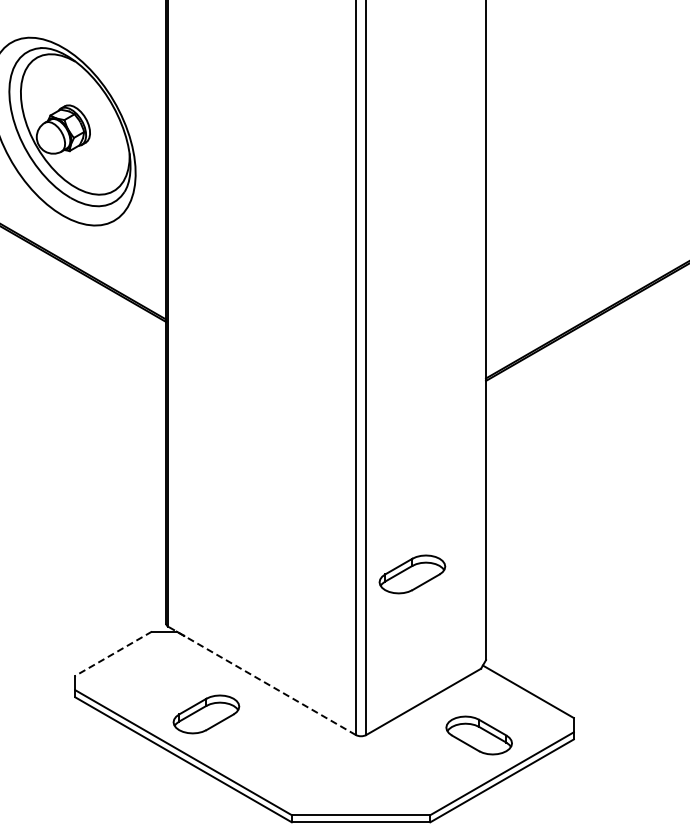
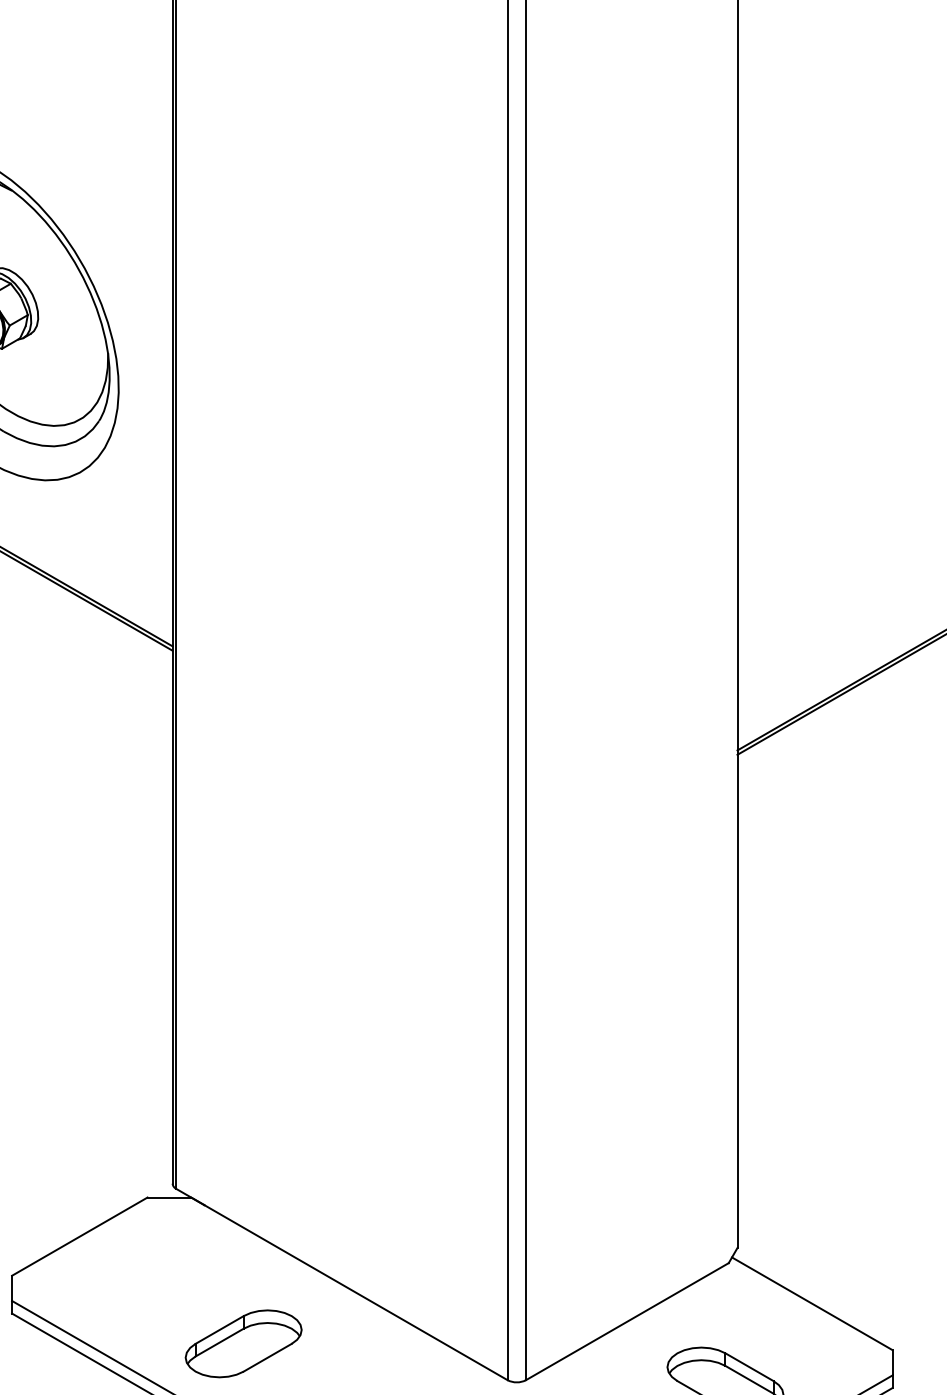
part: (412, 574) -> (607, 1096), removed
line: (113, 654) -> (79, 1237), dashed -> solid
line: (261, 680) -> (340, 1283), dashed -> solid

